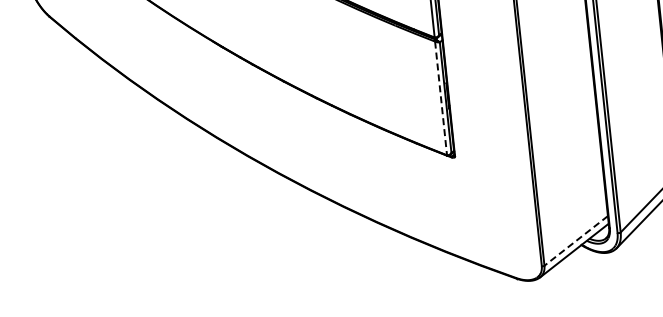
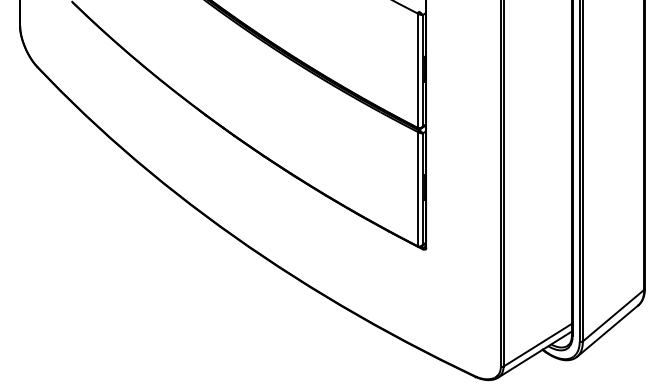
line: (441, 98) -> (418, 189), dashed -> solid
line: (575, 241) -> (537, 345), dashed -> solid

